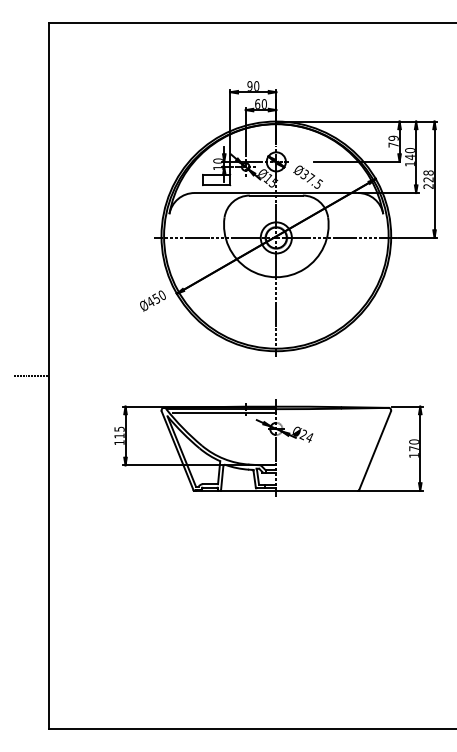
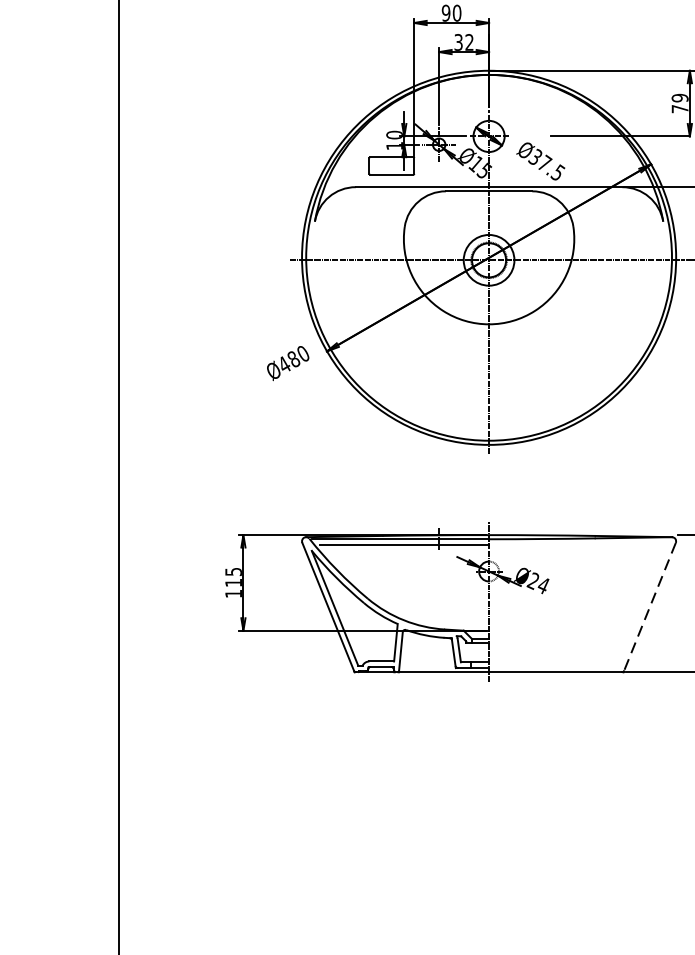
text: (260, 103) -> (463, 41), 60 -> 32
text: (156, 298) -> (293, 358), Ø450 -> Ø480
line: (31, 376) -> (90, 486), removed
line: (374, 451) -> (648, 608), solid -> dashed

